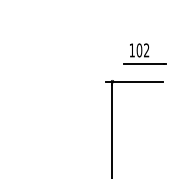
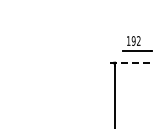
text: (139, 49) -> (133, 40), 102 -> 192
line: (133, 82) -> (129, 63), solid -> dashed

